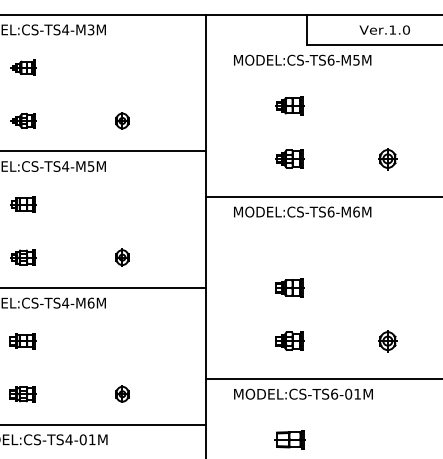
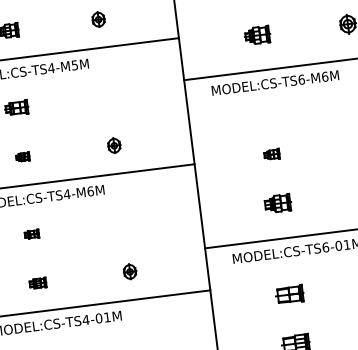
part: (23, 257) -> (22, 157), size x0.6
part: (289, 287) -> (271, 154), size x0.6
part: (22, 341) -> (31, 234), size x0.6
part: (22, 394) -> (37, 283), size x0.7

